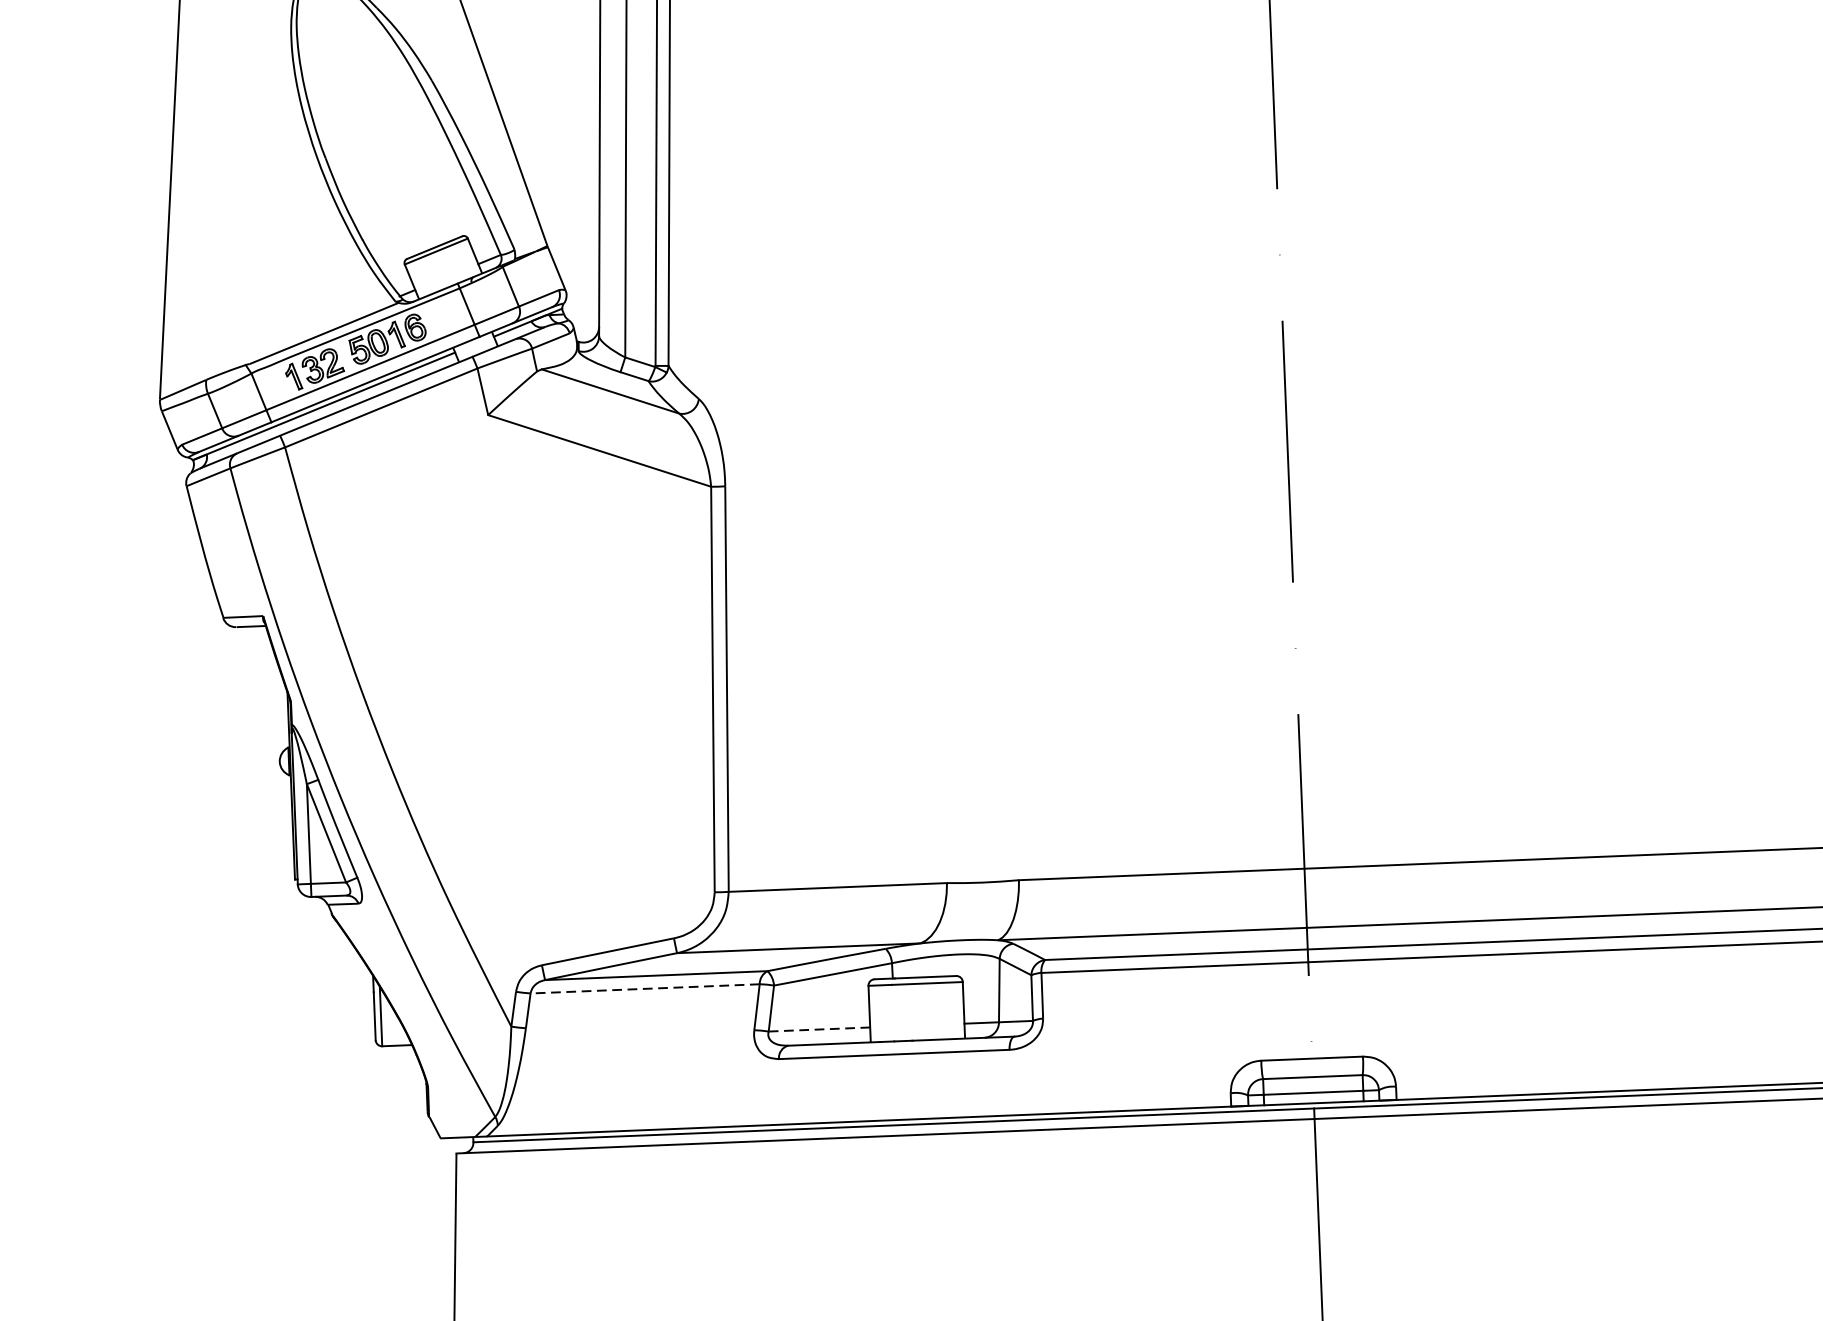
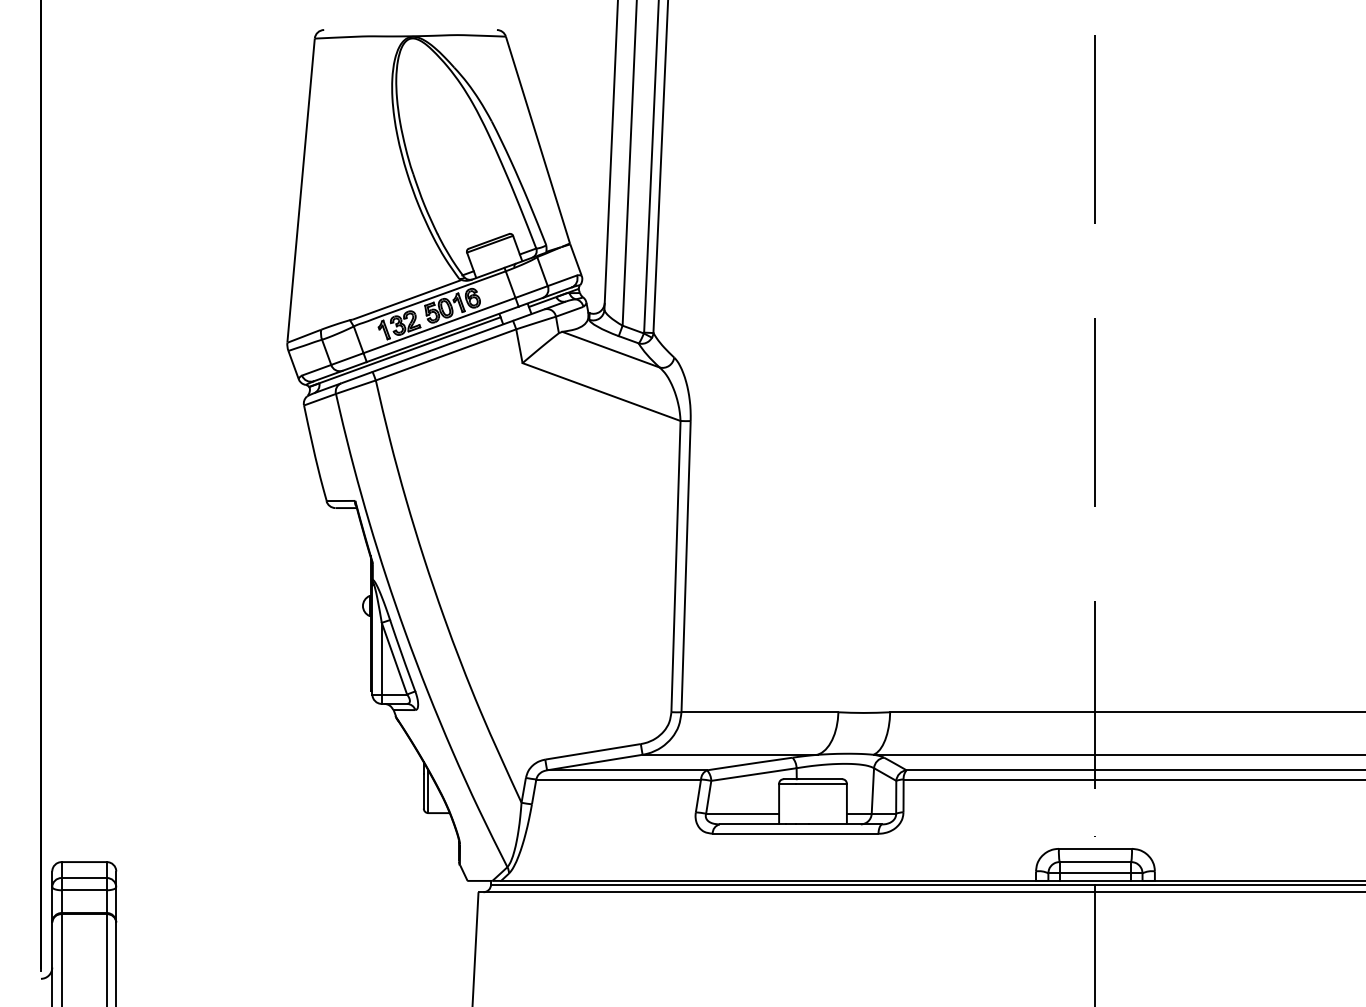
line: (644, 988) -> (618, 779), dashed -> solid
line: (820, 1029) -> (743, 813), dashed -> solid

